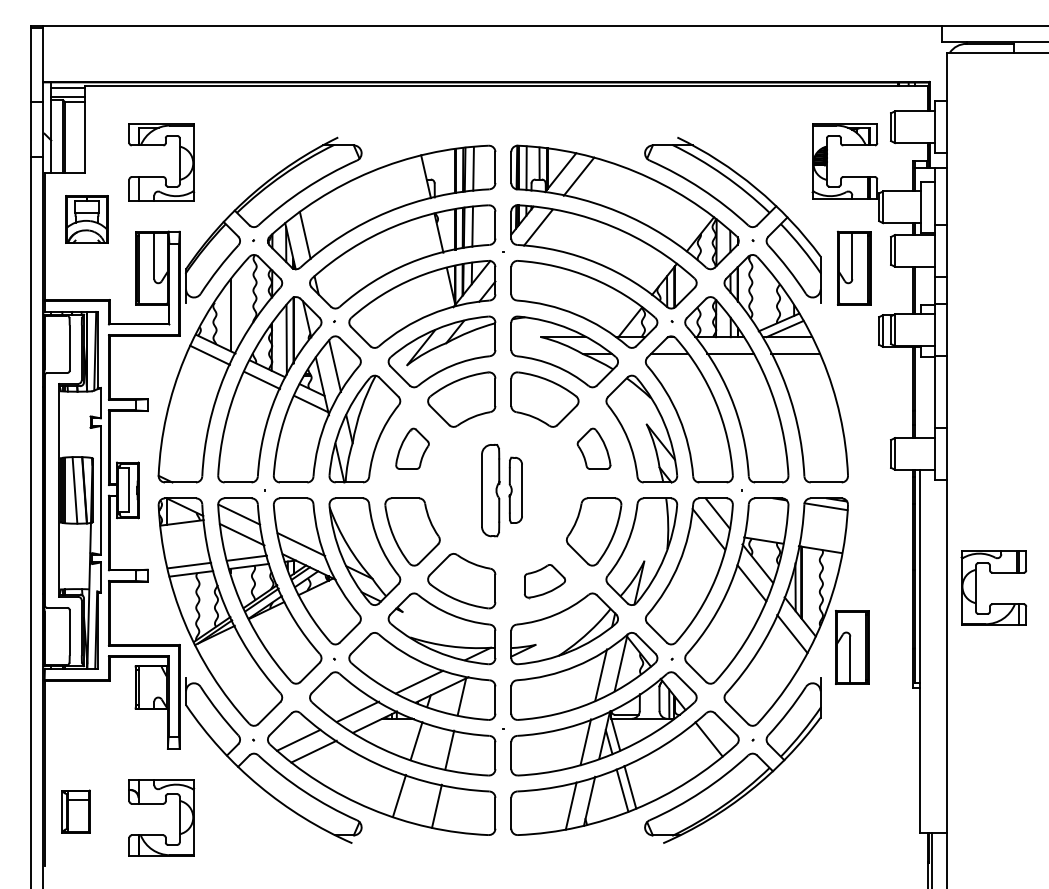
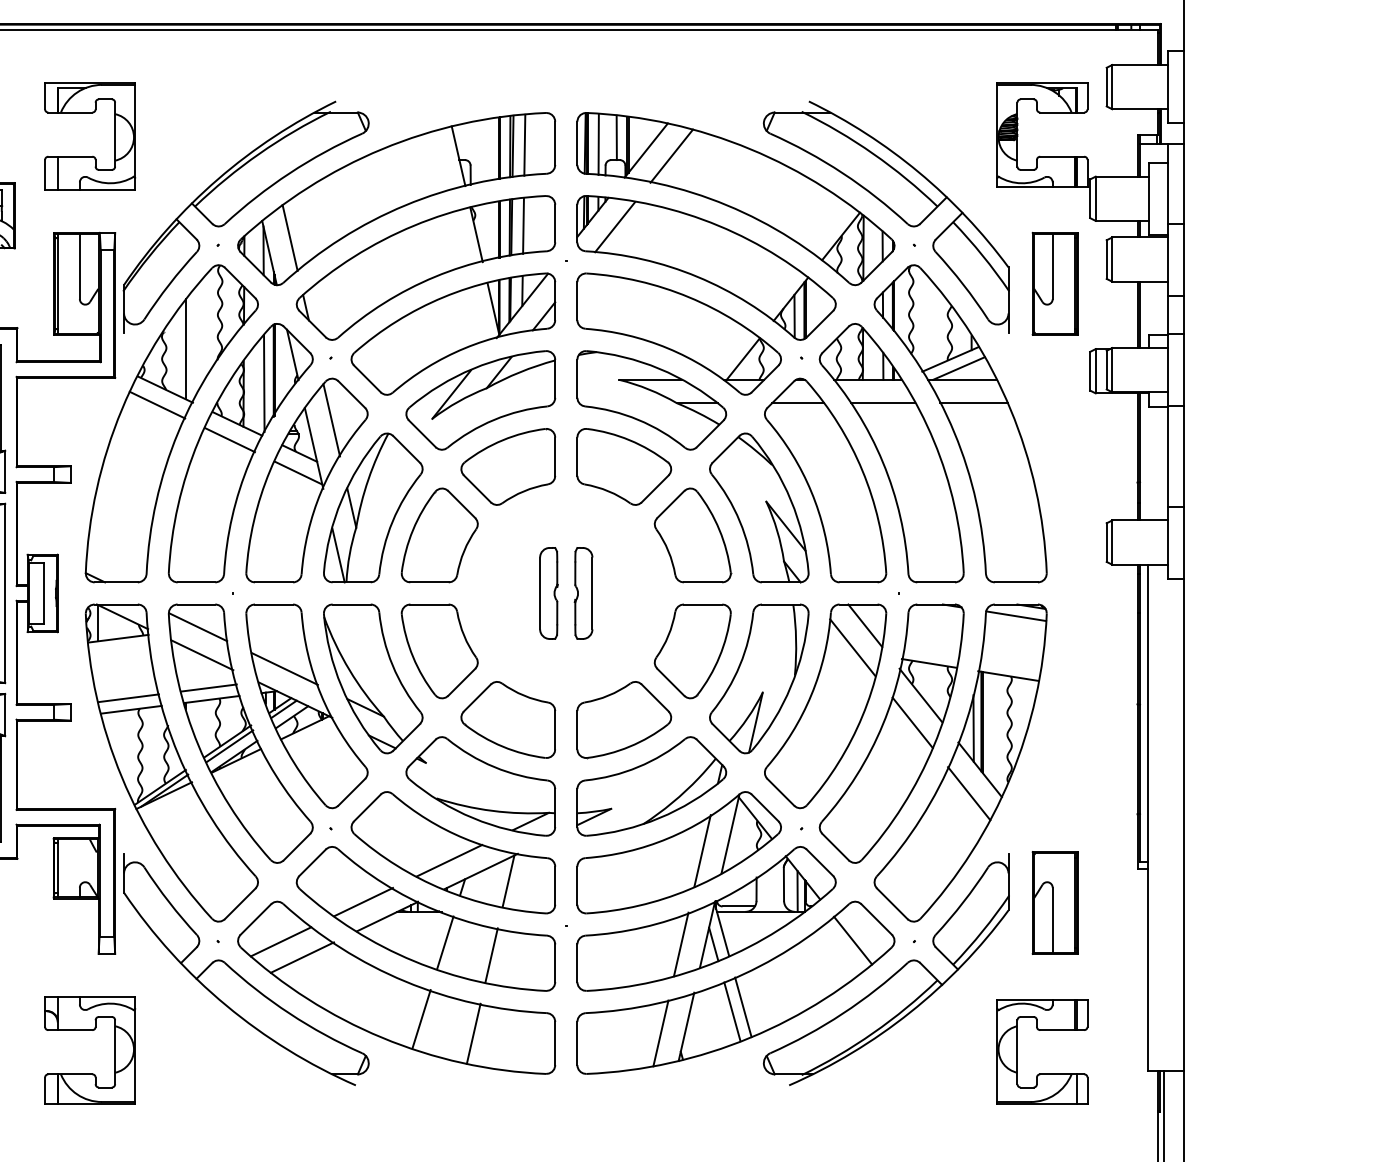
part: (412, 448) -> (439, 535), size x1.67
part: (593, 448) -> (691, 535), size x1.67
part: (490, 489) -> (548, 592), size x0.71
part: (993, 573) -> (1041, 1031), moved
part: (544, 581) -> (623, 720), size x1.67
part: (852, 647) -> (1055, 903), moved

